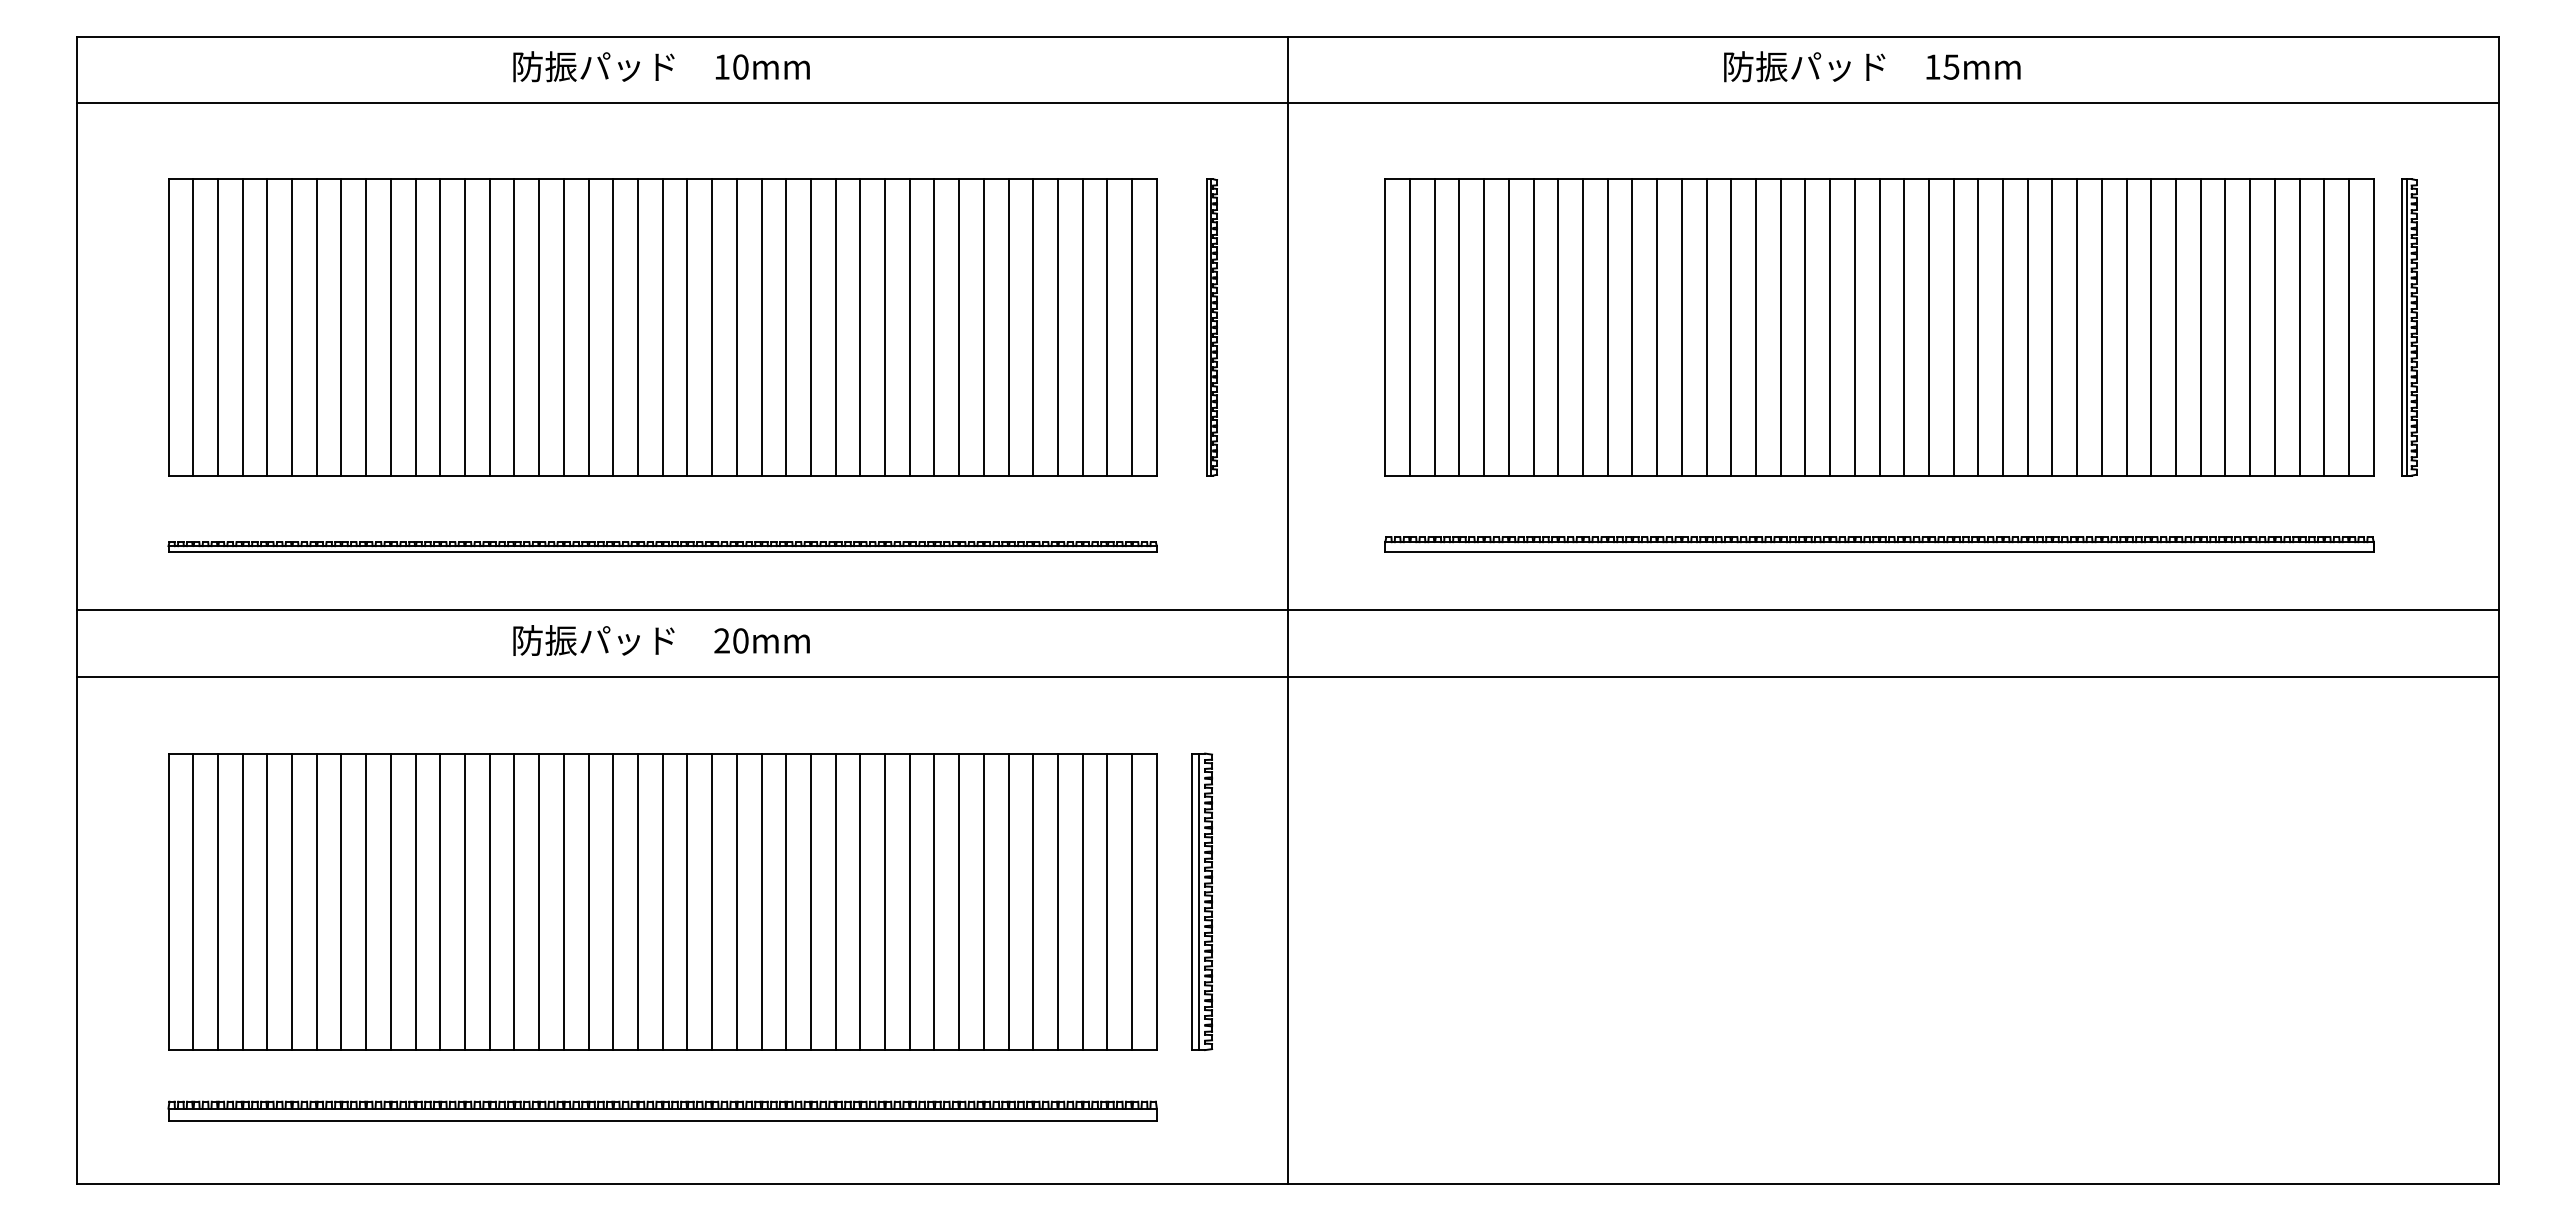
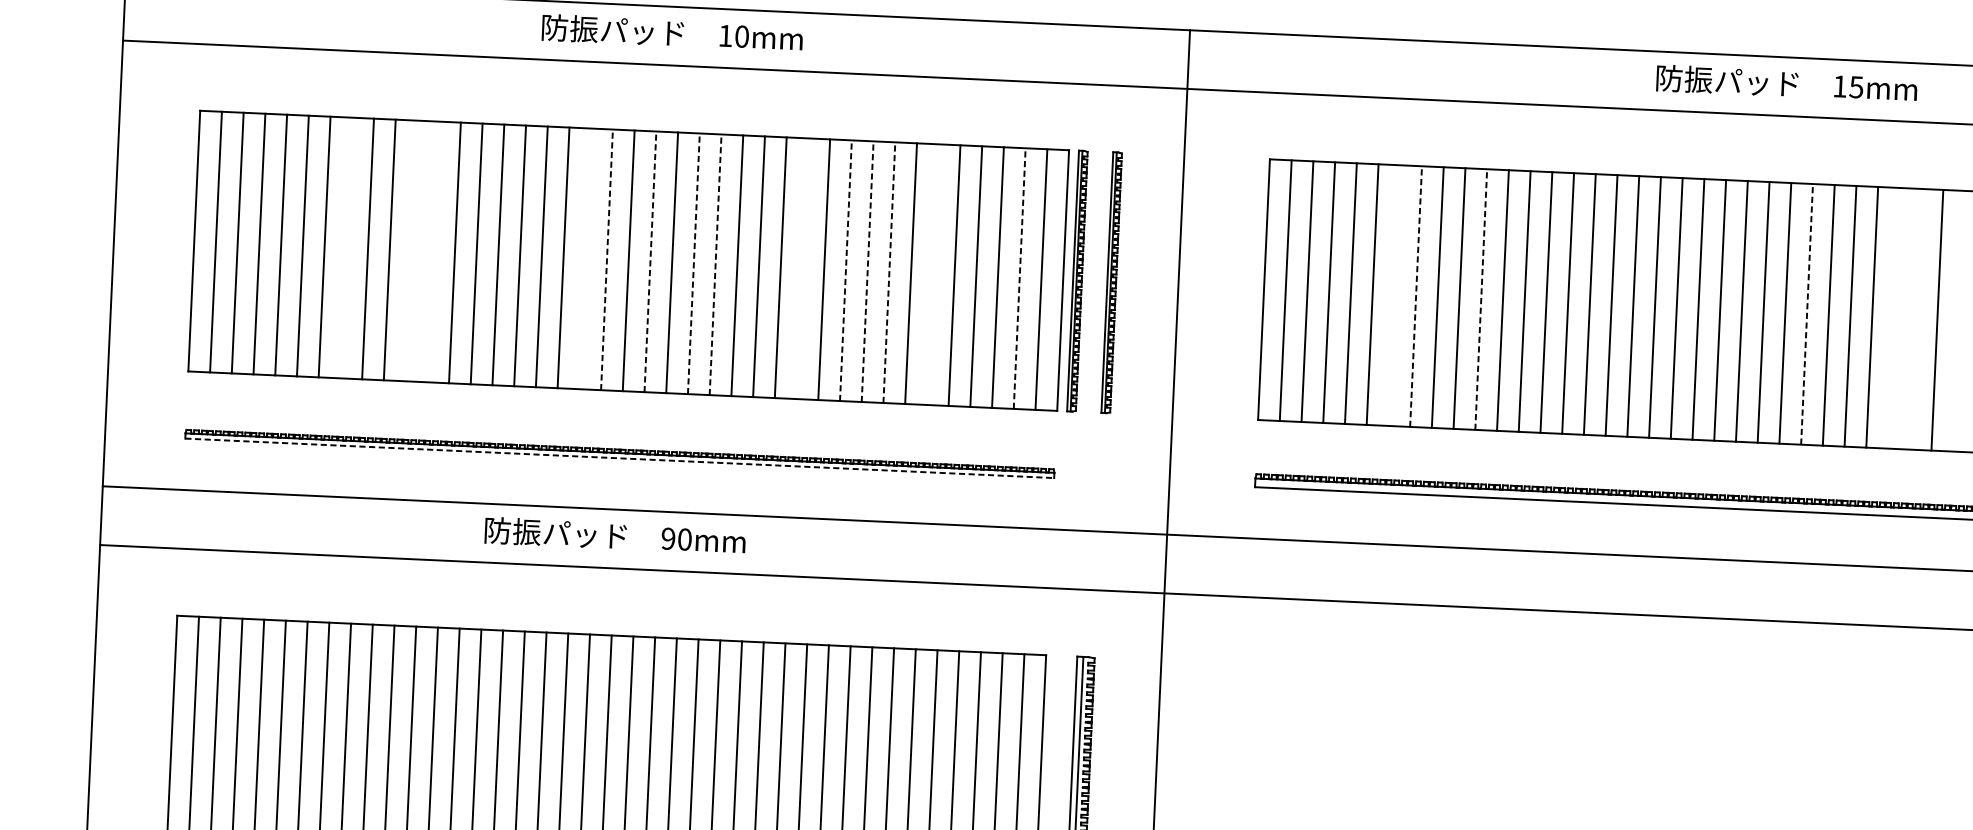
text: (661, 66) -> (672, 32), moved
text: (1872, 66) -> (1787, 83), moved
line: (637, 326) -> (606, 259), solid -> dashed
line: (687, 326) -> (650, 261), solid -> dashed
line: (736, 326) -> (693, 262), solid -> dashed
line: (761, 326) -> (715, 263), solid -> dashed
line: (909, 326) -> (845, 269), solid -> dashed
line: (934, 326) -> (867, 270), solid -> dashed
line: (959, 326) -> (889, 271), solid -> dashed
line: (1107, 326) -> (1019, 277), solid -> dashed
line: (1558, 326) -> (1416, 295), solid -> dashed
line: (1632, 326) -> (1481, 298), solid -> dashed
line: (2003, 326) -> (1807, 313), solid -> dashed
line: (341, 327) -> (346, 248), removed
line: (415, 327) -> (411, 251), removed
line: (440, 327) -> (433, 252), removed
line: (613, 327) -> (585, 258), removed
line: (860, 327) -> (802, 268), removed
line: (1008, 327) -> (932, 274), removed
part: (1172, 327) -> (1076, 281), added
line: (1533, 327) -> (1394, 295), removed
line: (2101, 327) -> (1893, 318), removed
line: (2126, 327) -> (1915, 319), removed
line: (2176, 327) -> (1959, 321), removed
line: (663, 552) -> (620, 458), solid -> dashed
text: (721, 640) -> (667, 538), 20mm -> 90mm

